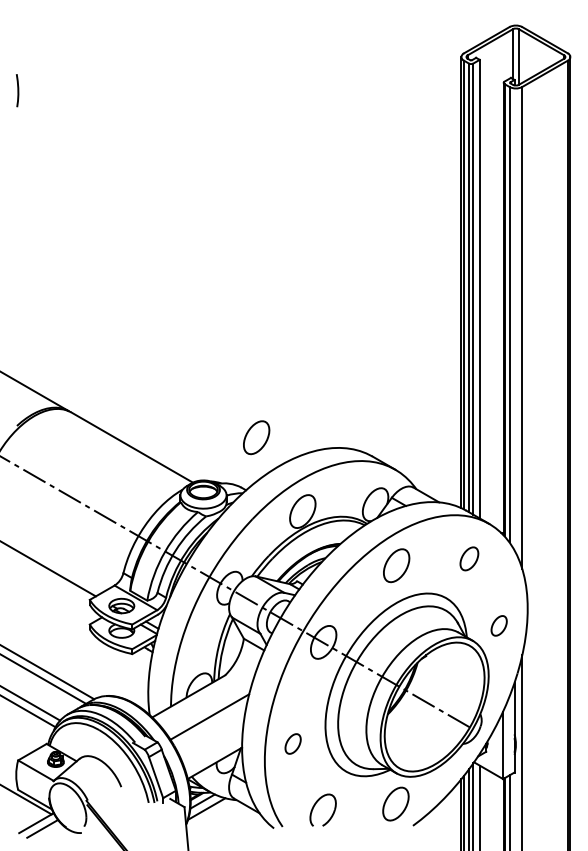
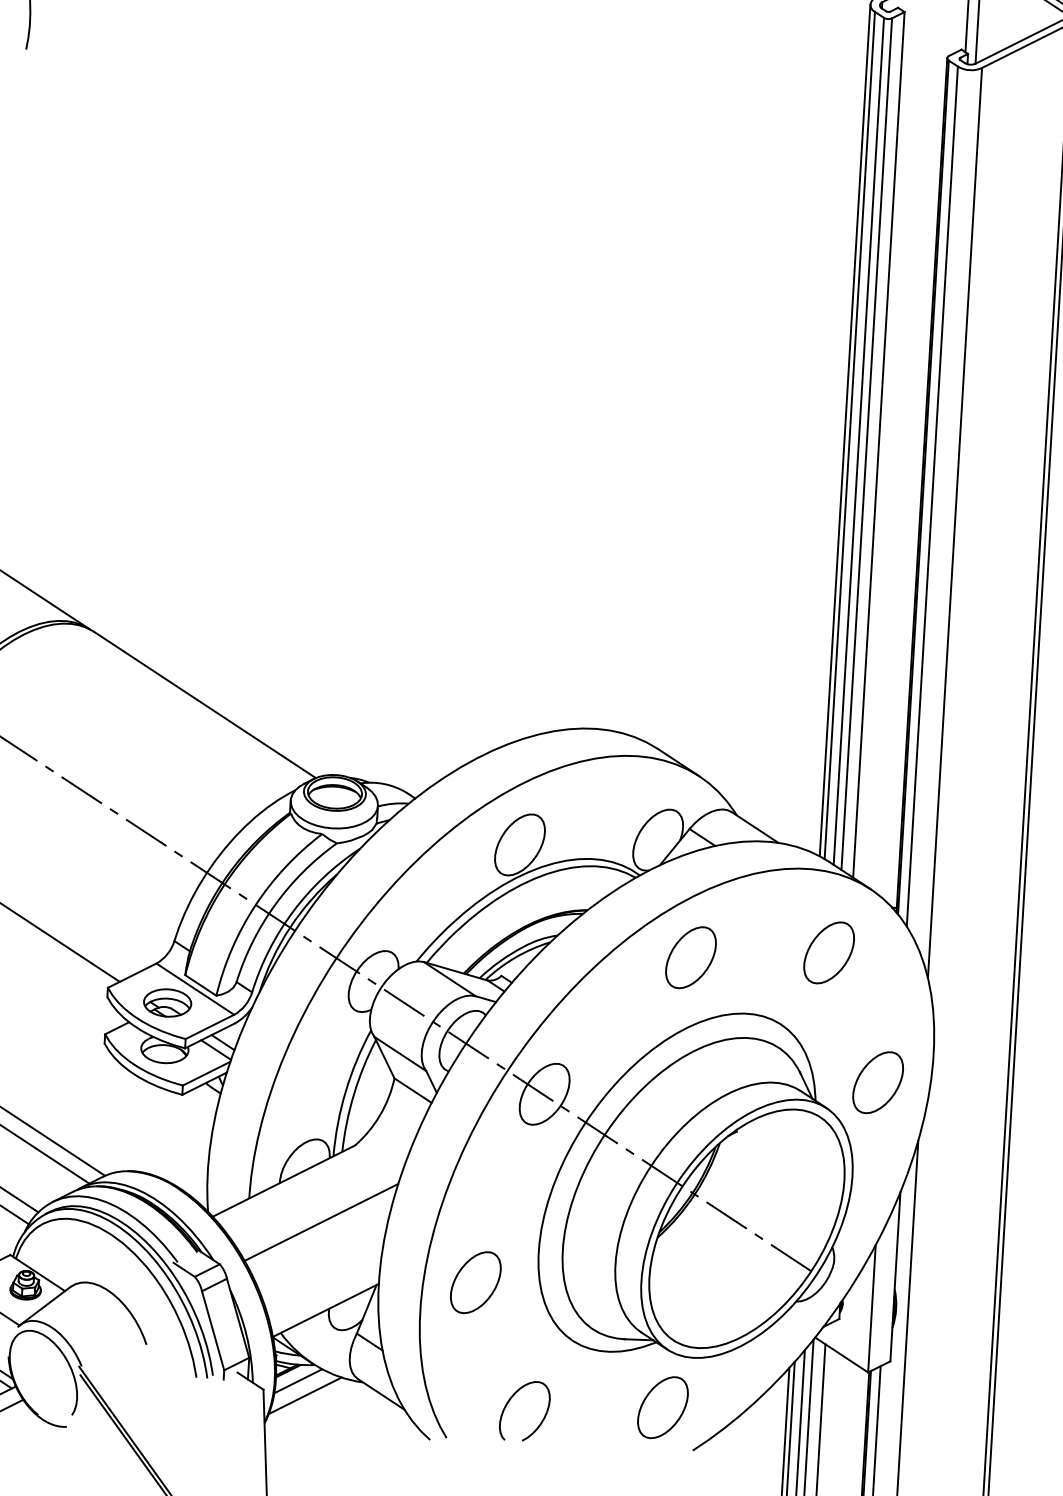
part: (256, 437) -> (440, 699), removed
part: (469, 558) -> (829, 952), size x1.43
part: (498, 625) -> (876, 1081), size x1.67
part: (292, 743) -> (474, 1281), size x1.67

